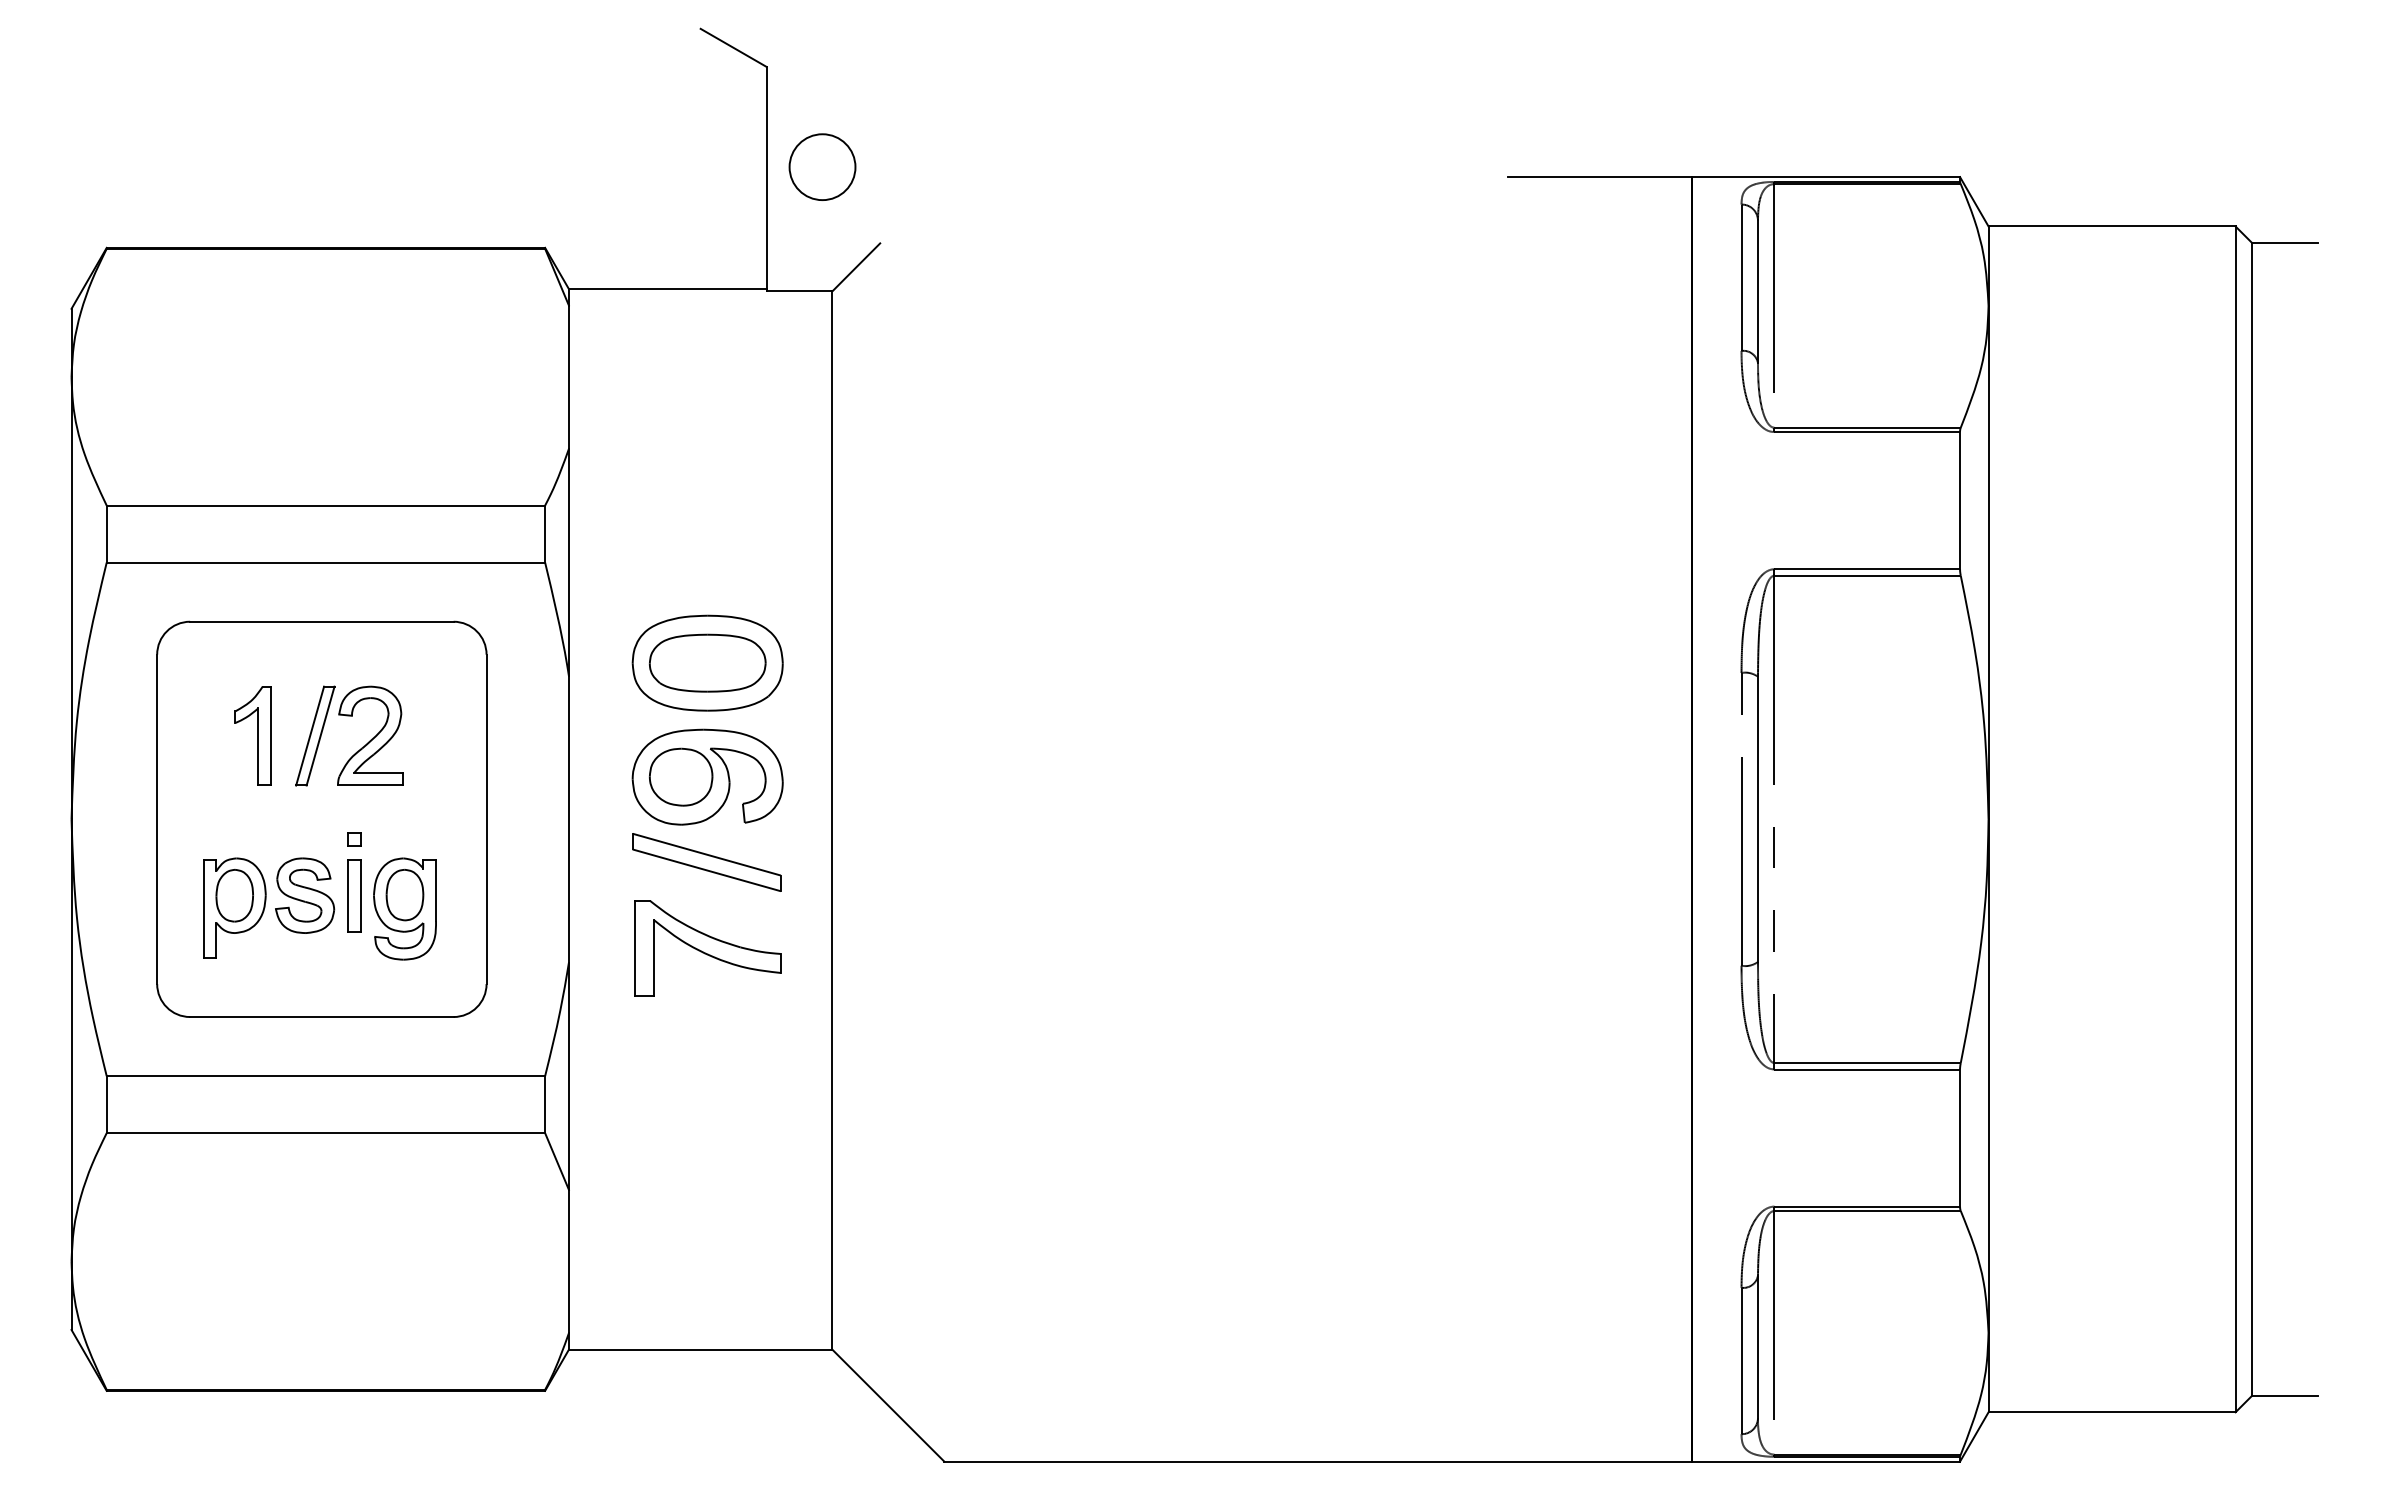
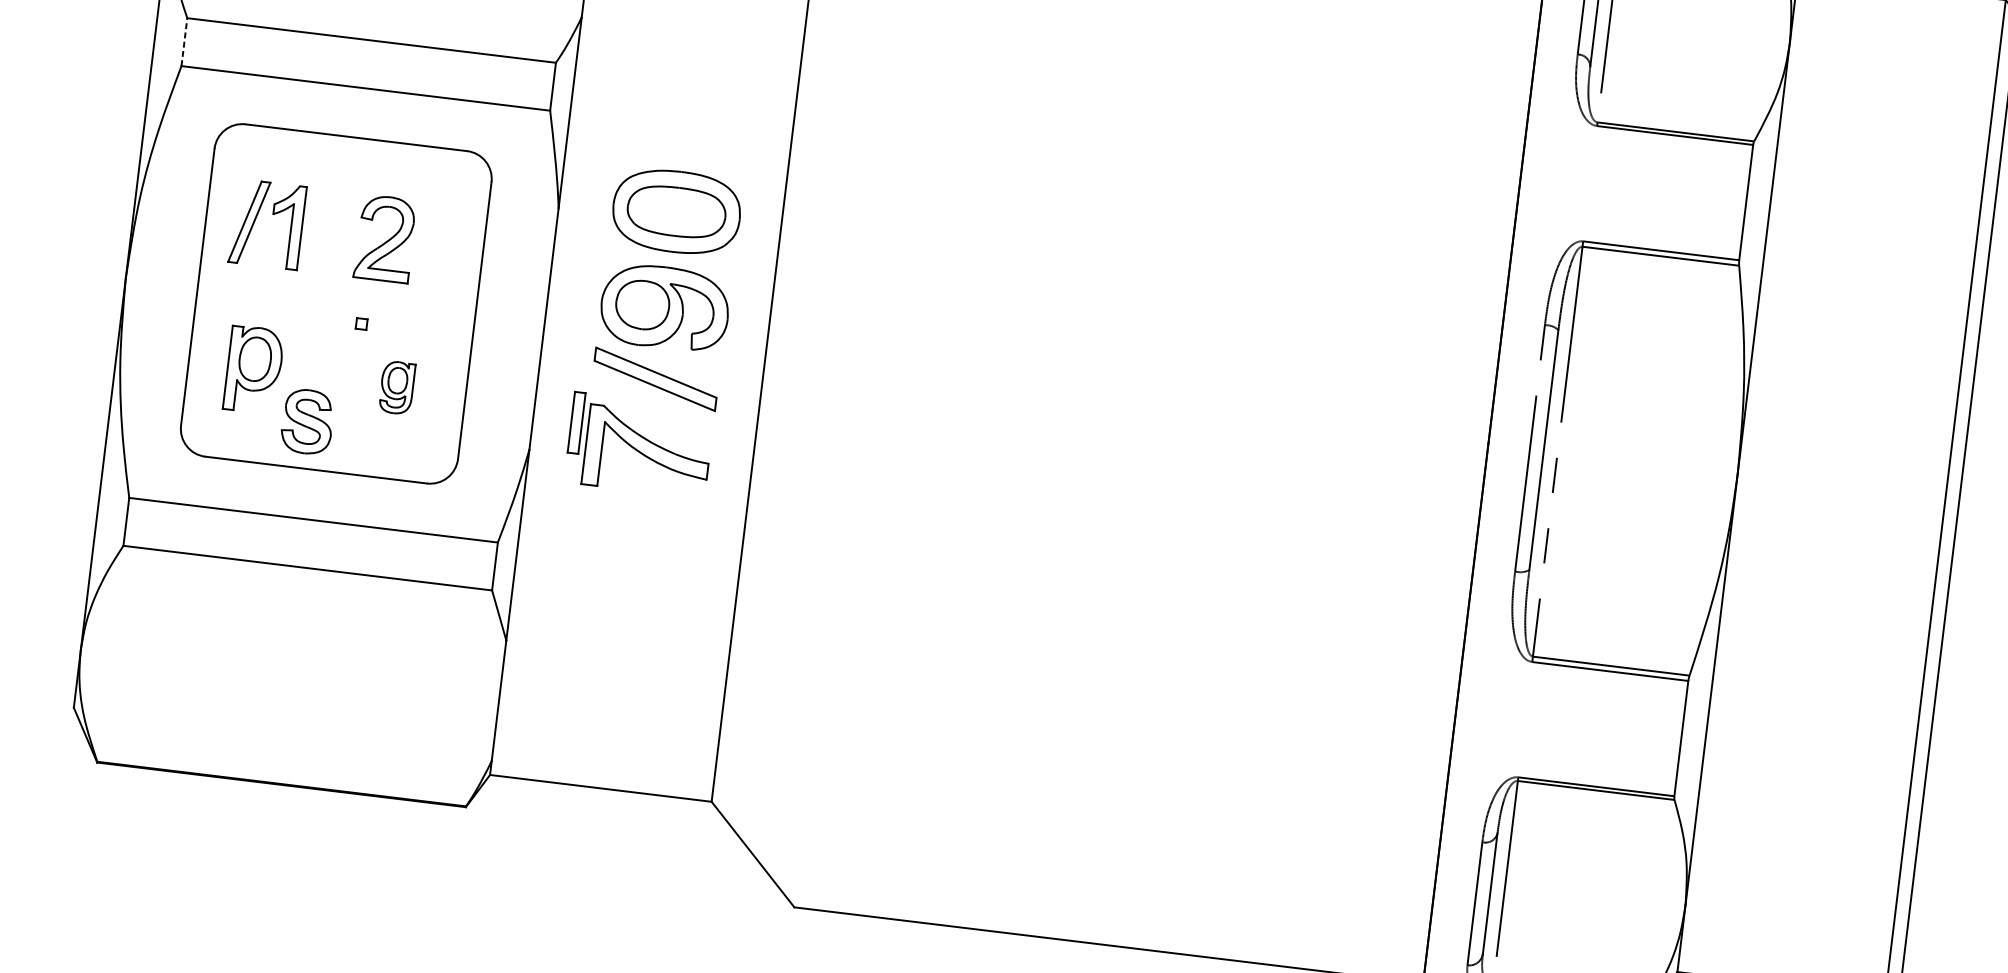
line: (106, 533) -> (184, 41), solid -> dashed
part: (315, 735) -> (249, 221), moved
part: (305, 895) -> (308, 421), moved
part: (354, 895) -> (576, 422), moved
part: (404, 908) -> (396, 387), size x0.6

